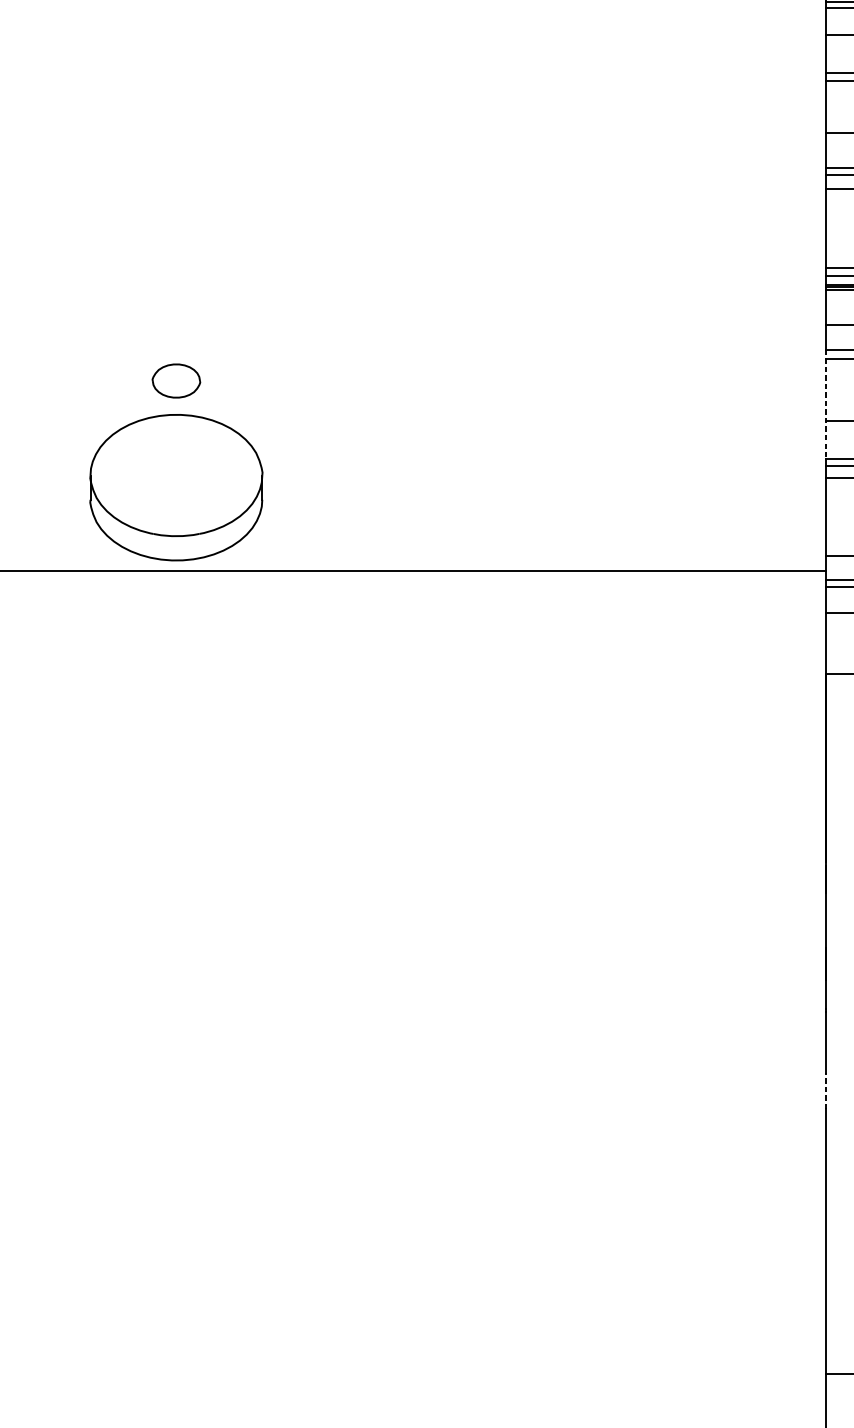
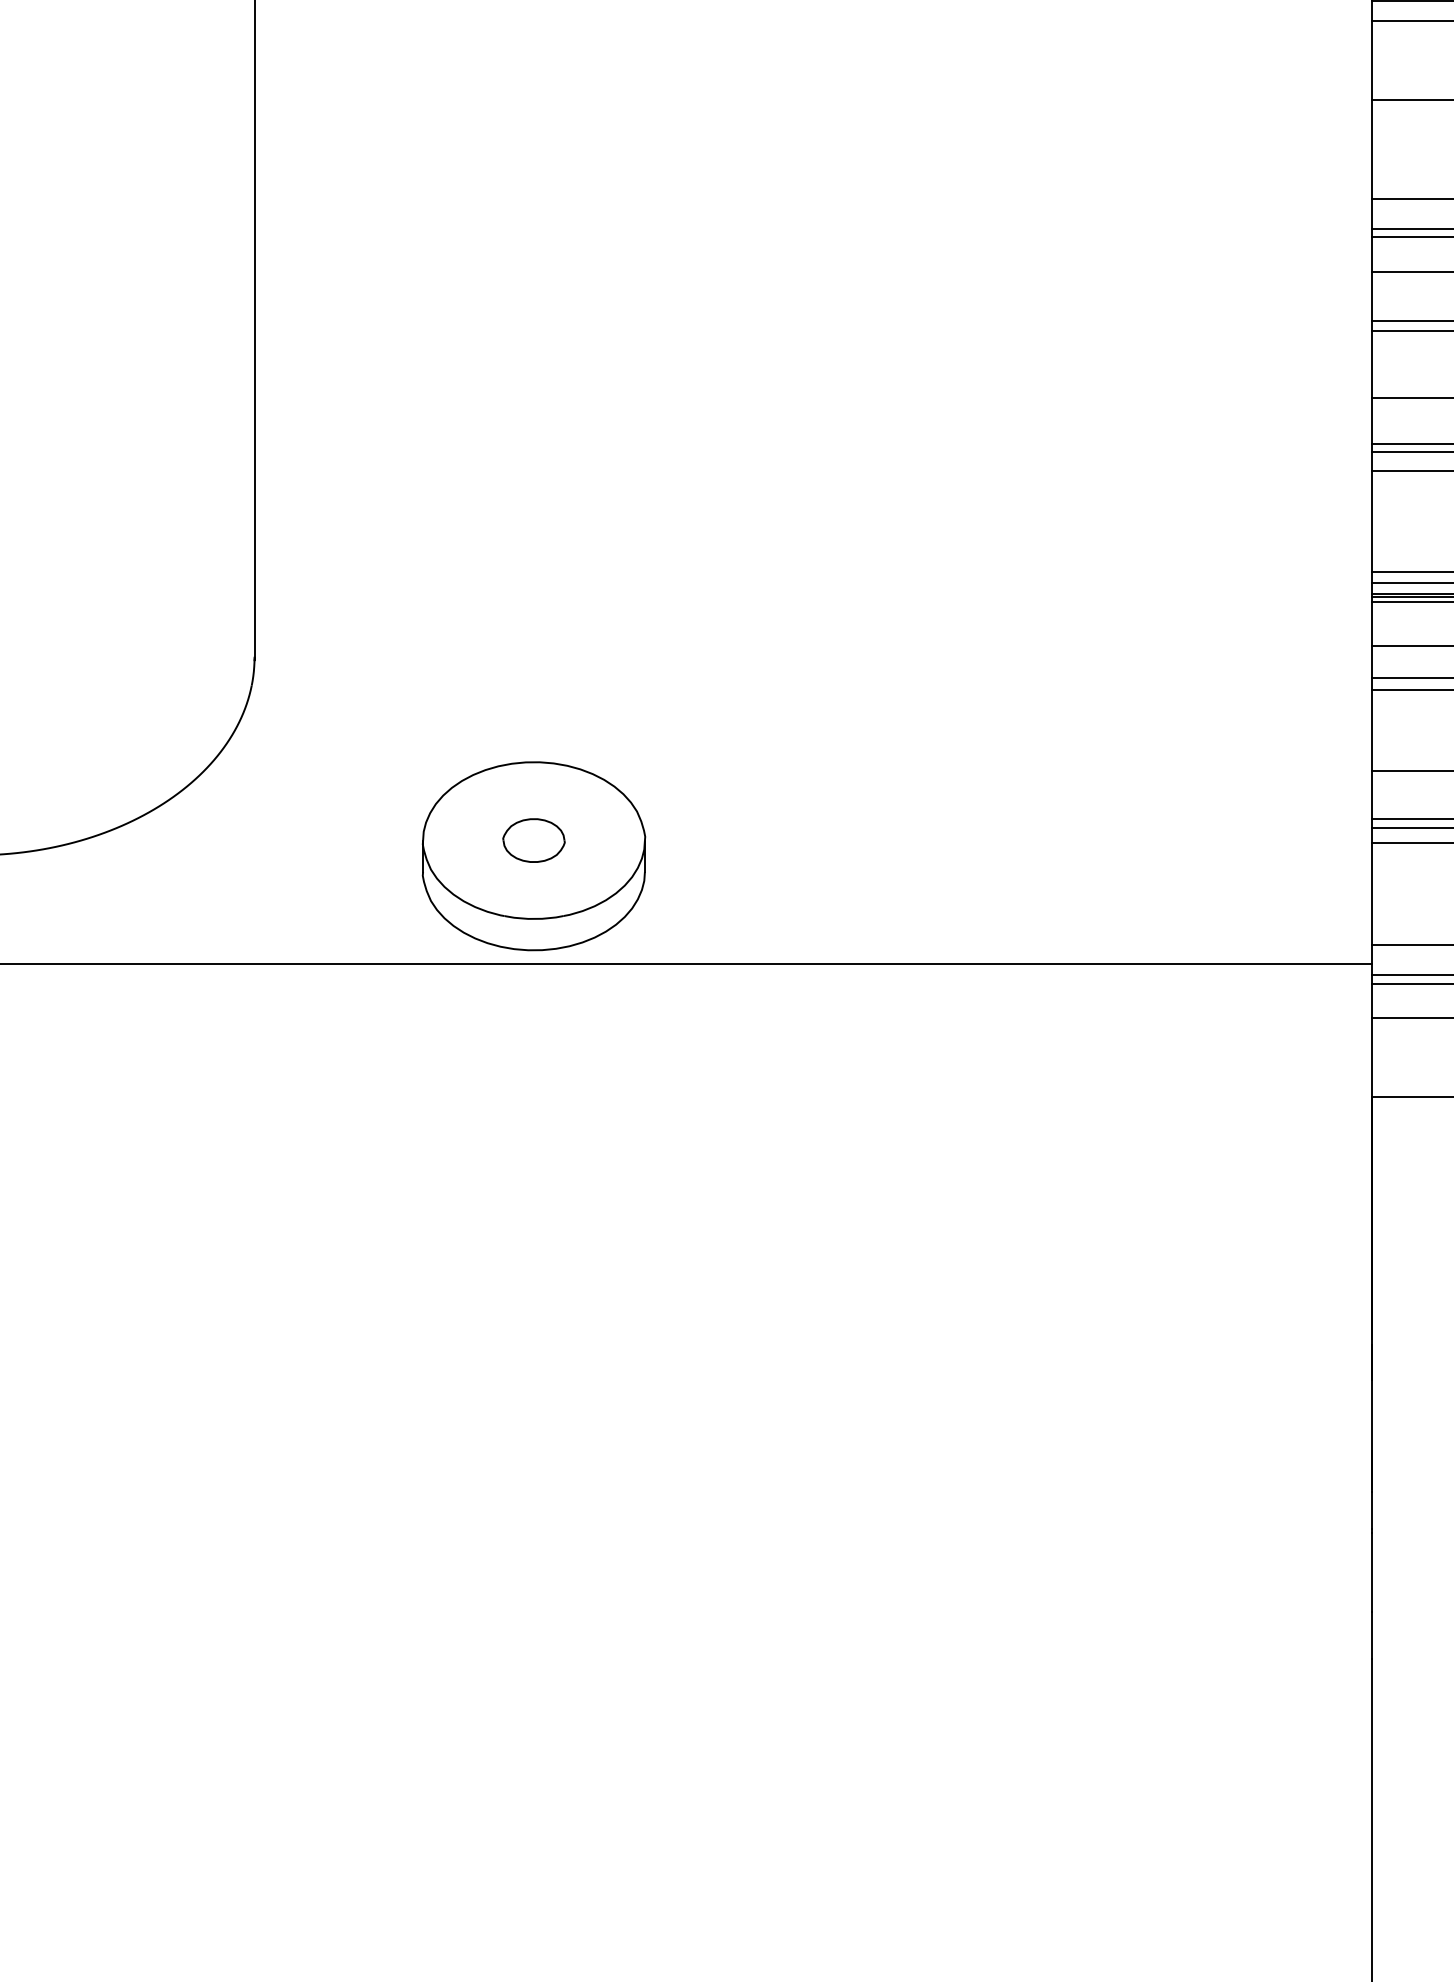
part: (176, 380) -> (533, 840), moved
line: (825, 404) -> (1372, 748), dashed -> solid
line: (825, 1091) -> (1372, 1635), dashed -> solid

